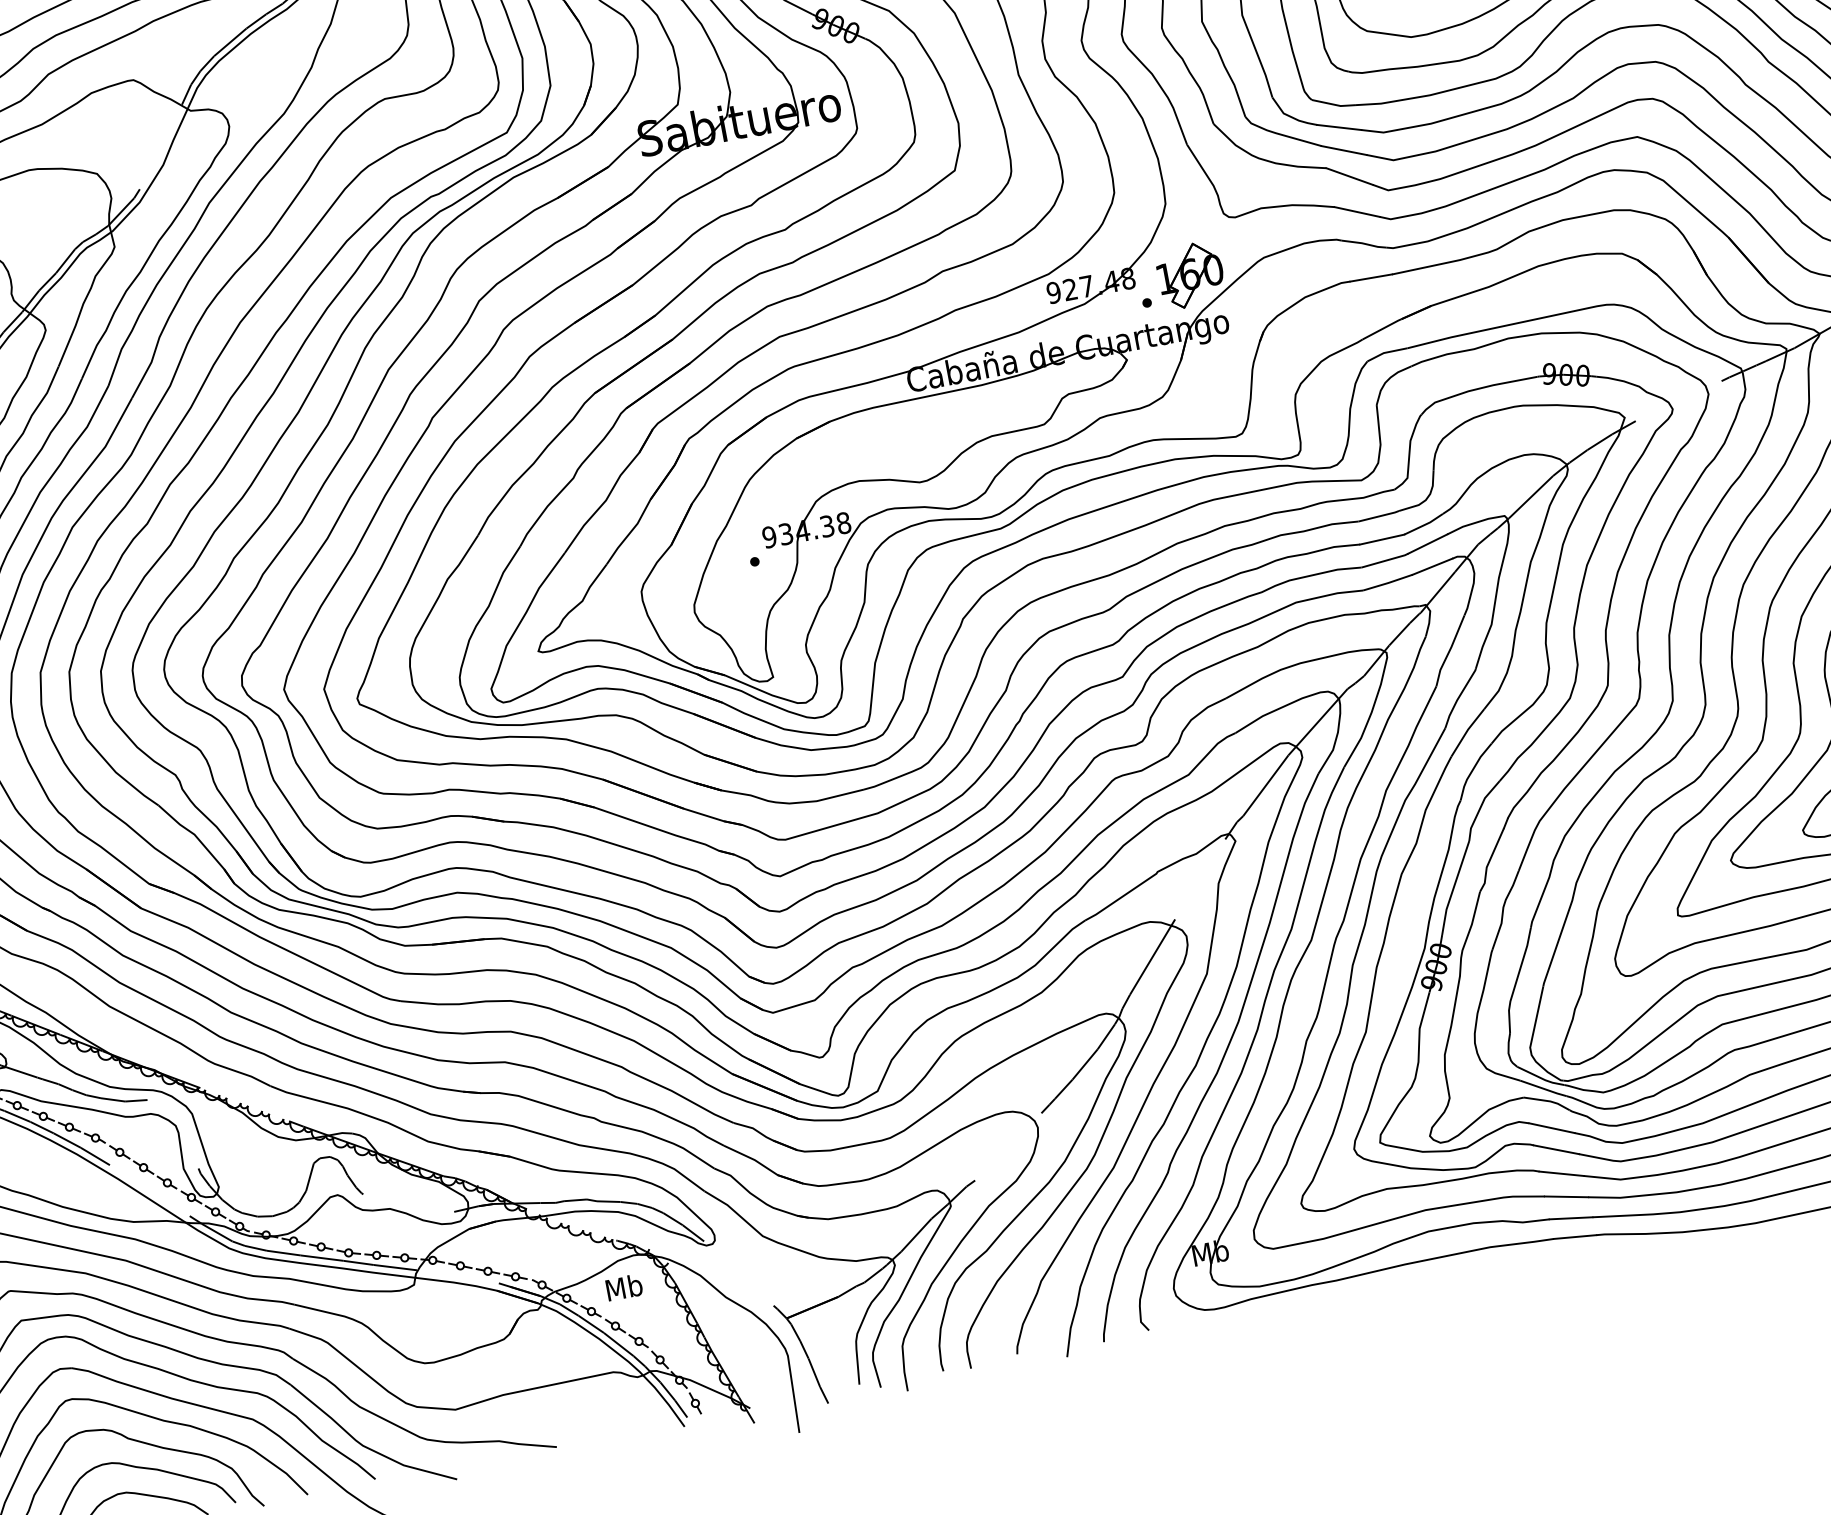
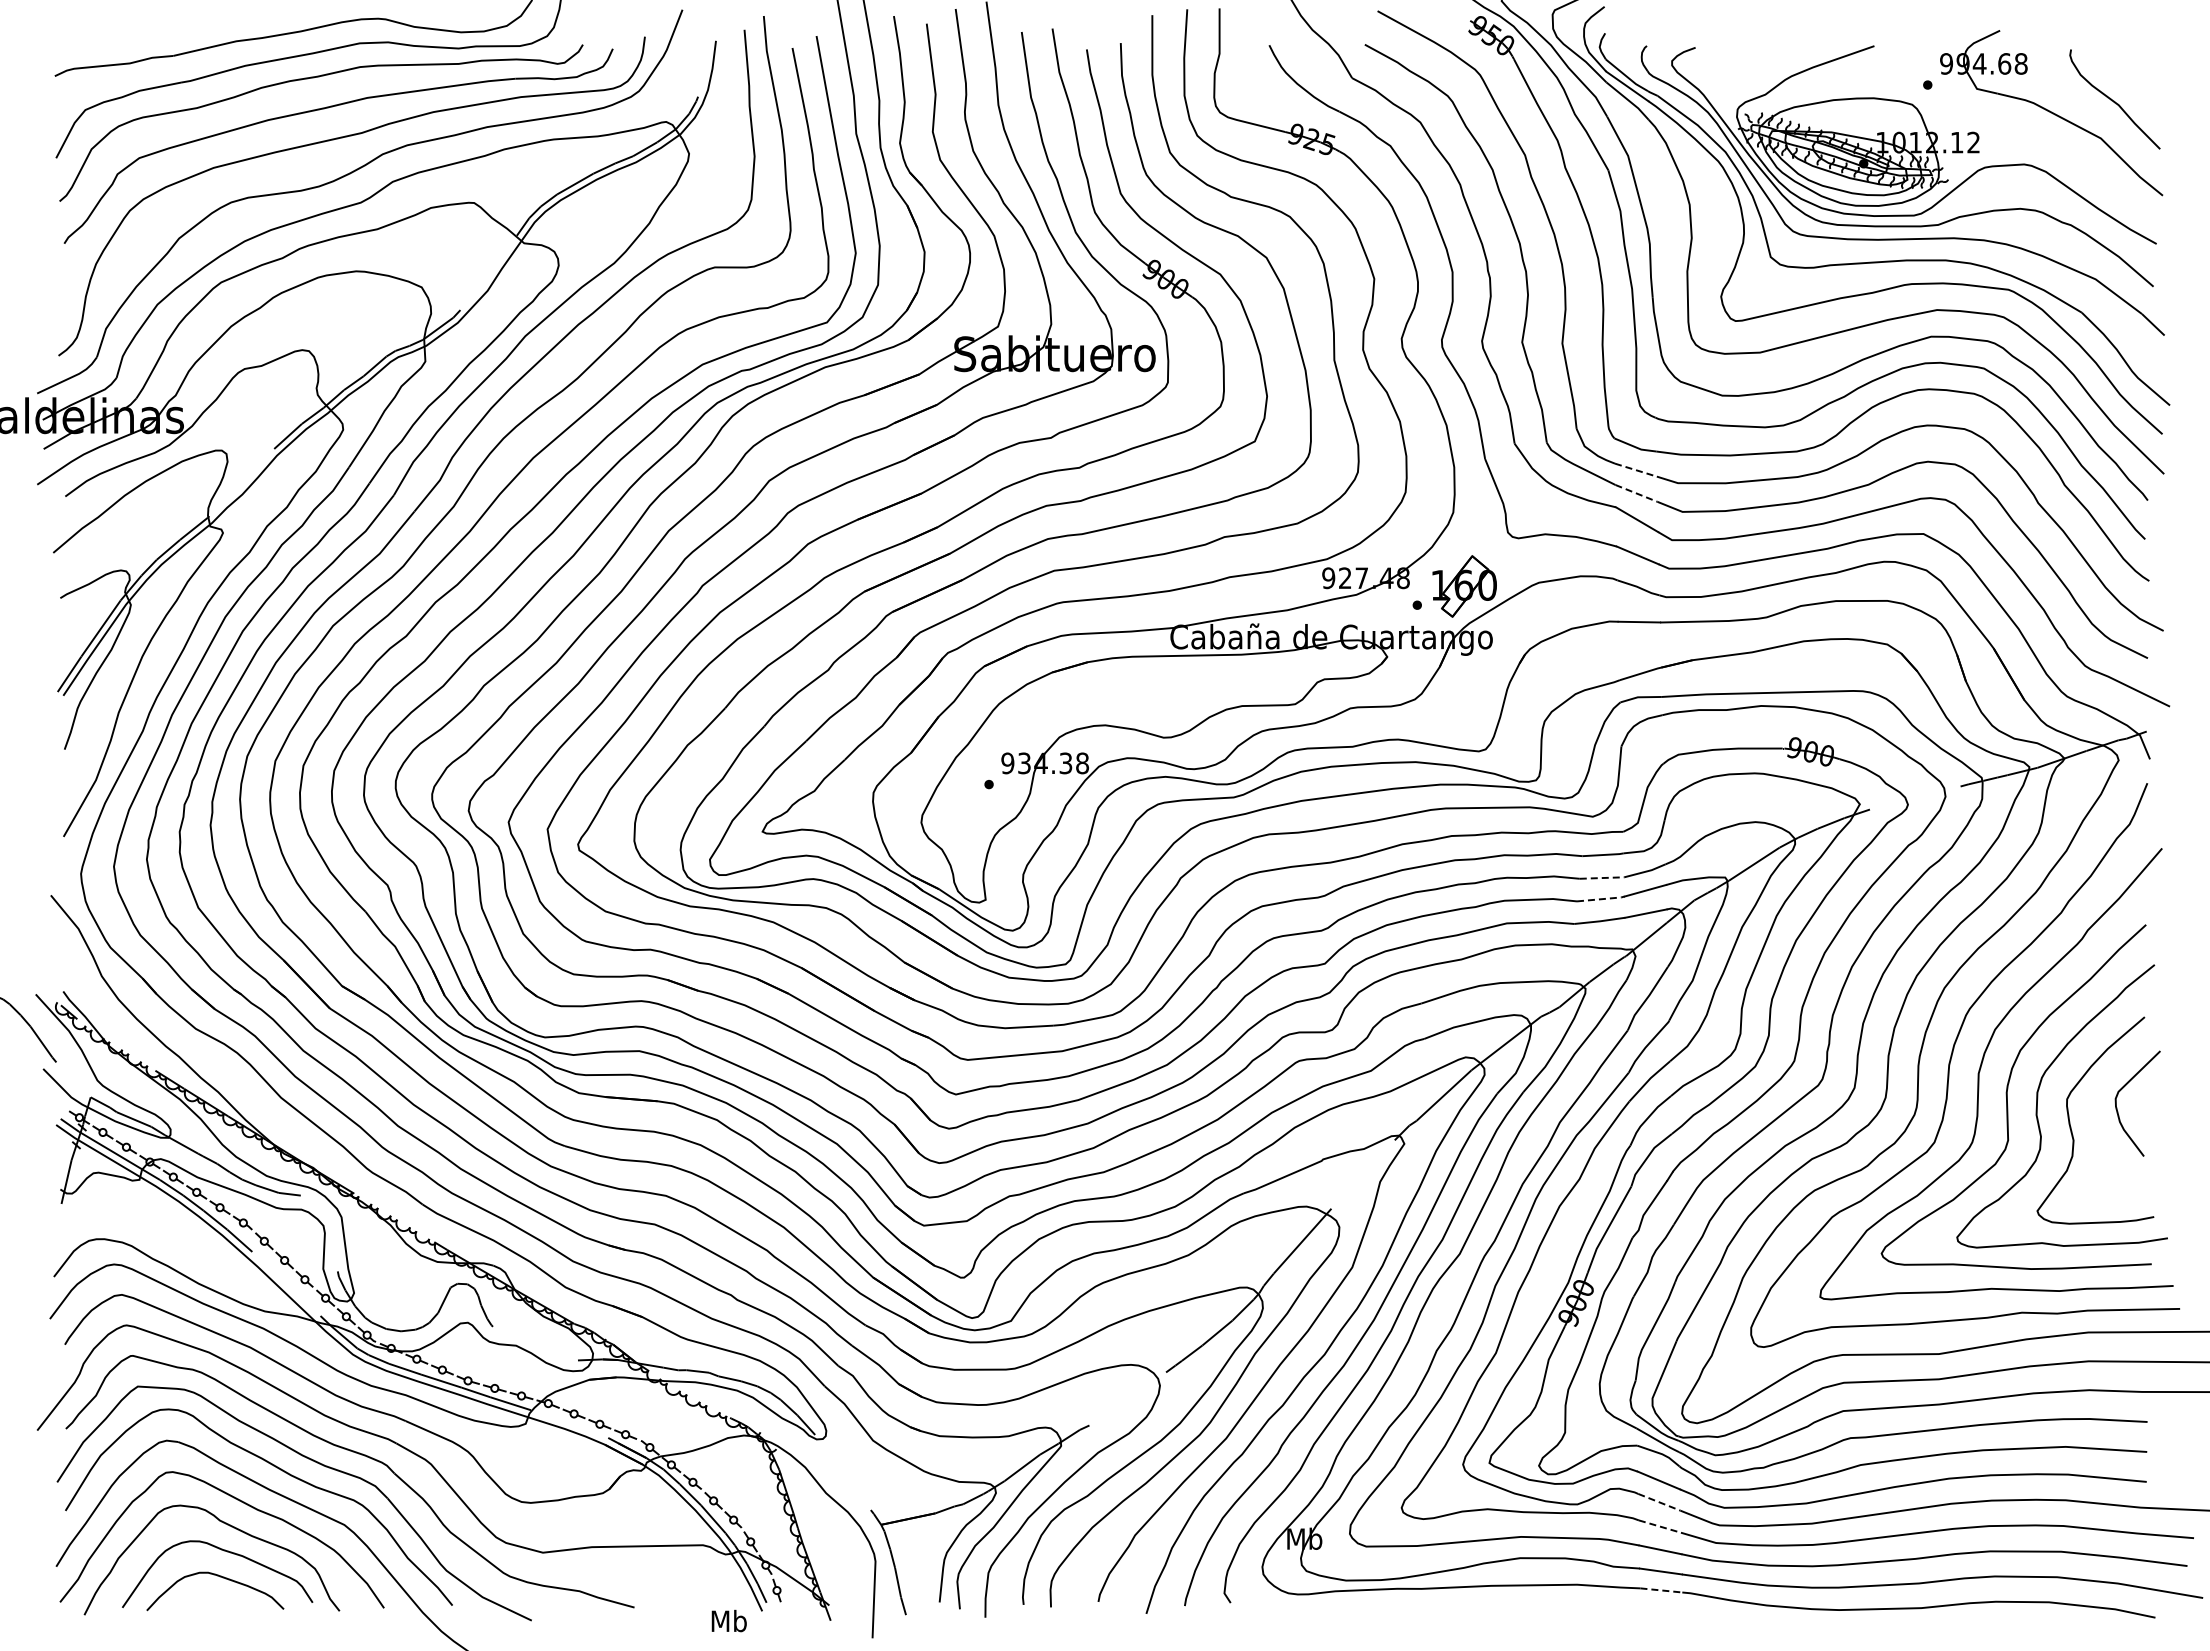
line: (1338, 127) -> (1635, 470), solid -> dashed
line: (1344, 150) -> (1636, 493), solid -> dashed
line: (1382, 539) -> (1602, 878), solid -> dashed
line: (1385, 561) -> (1601, 899), solid -> dashed
line: (1556, 1149) -> (1659, 1502), solid -> dashed
line: (1561, 1173) -> (1659, 1526), solid -> dashed
line: (1575, 1237) -> (1661, 1590), solid -> dashed
text: (623, 1287) -> (728, 1620), moved

